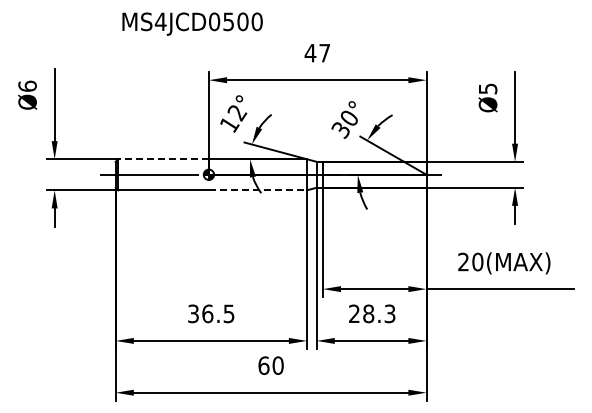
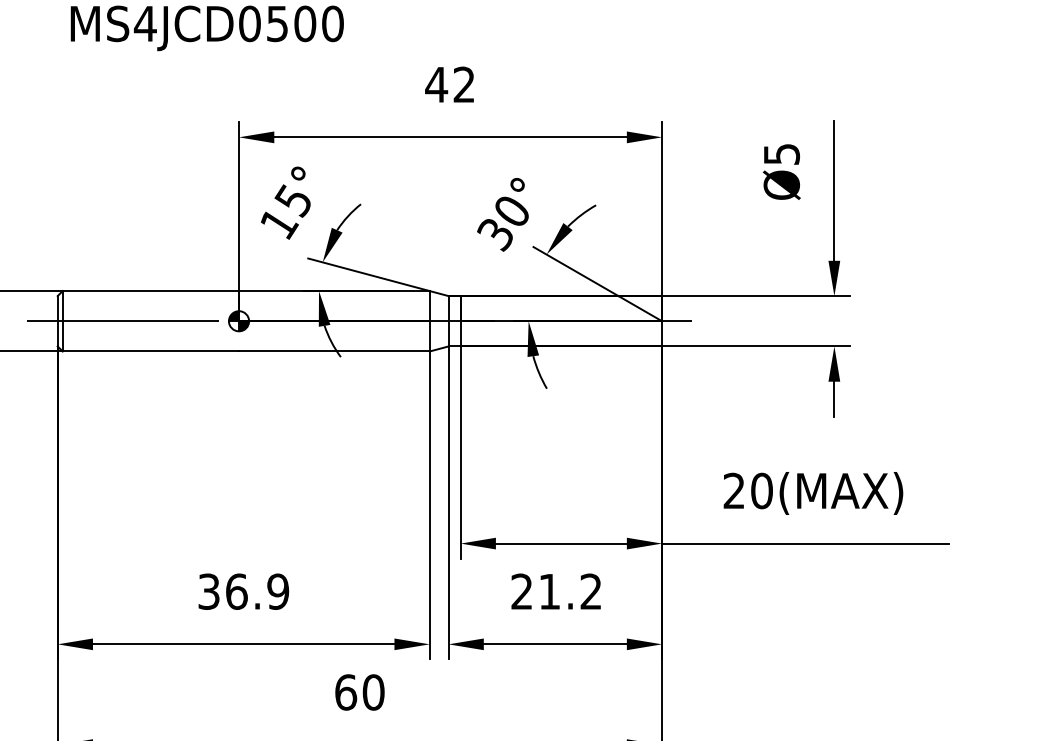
text: (324, 52) -> (463, 83), 47 -> 42
text: (237, 112) -> (294, 200), 12° -> 15°
line: (163, 159) -> (150, 291), dashed -> solid
line: (258, 190) -> (335, 351), dashed -> solid
text: (228, 313) -> (277, 590), 36.5 -> 36.9
text: (379, 313) -> (570, 590), 28.3 -> 21.2

